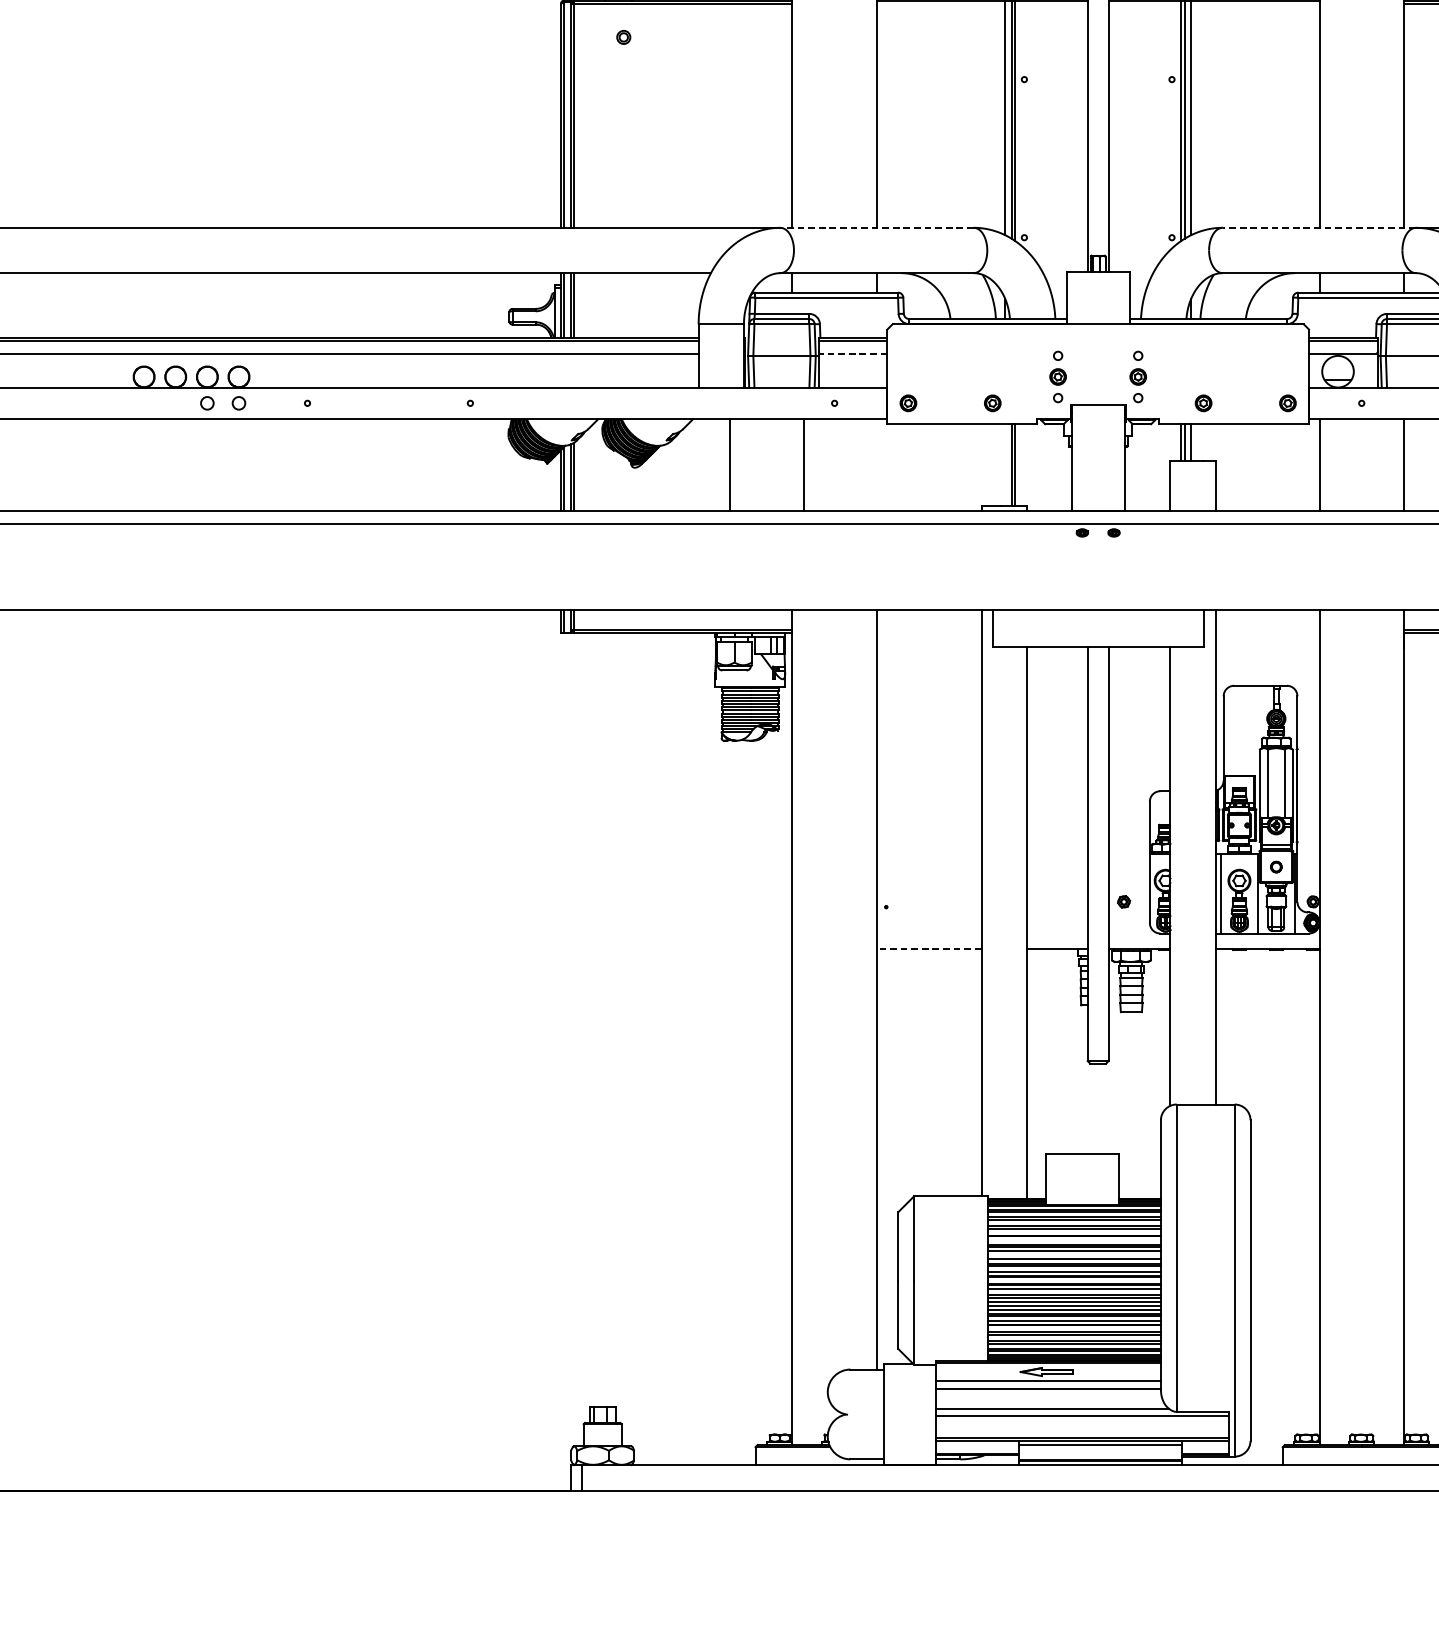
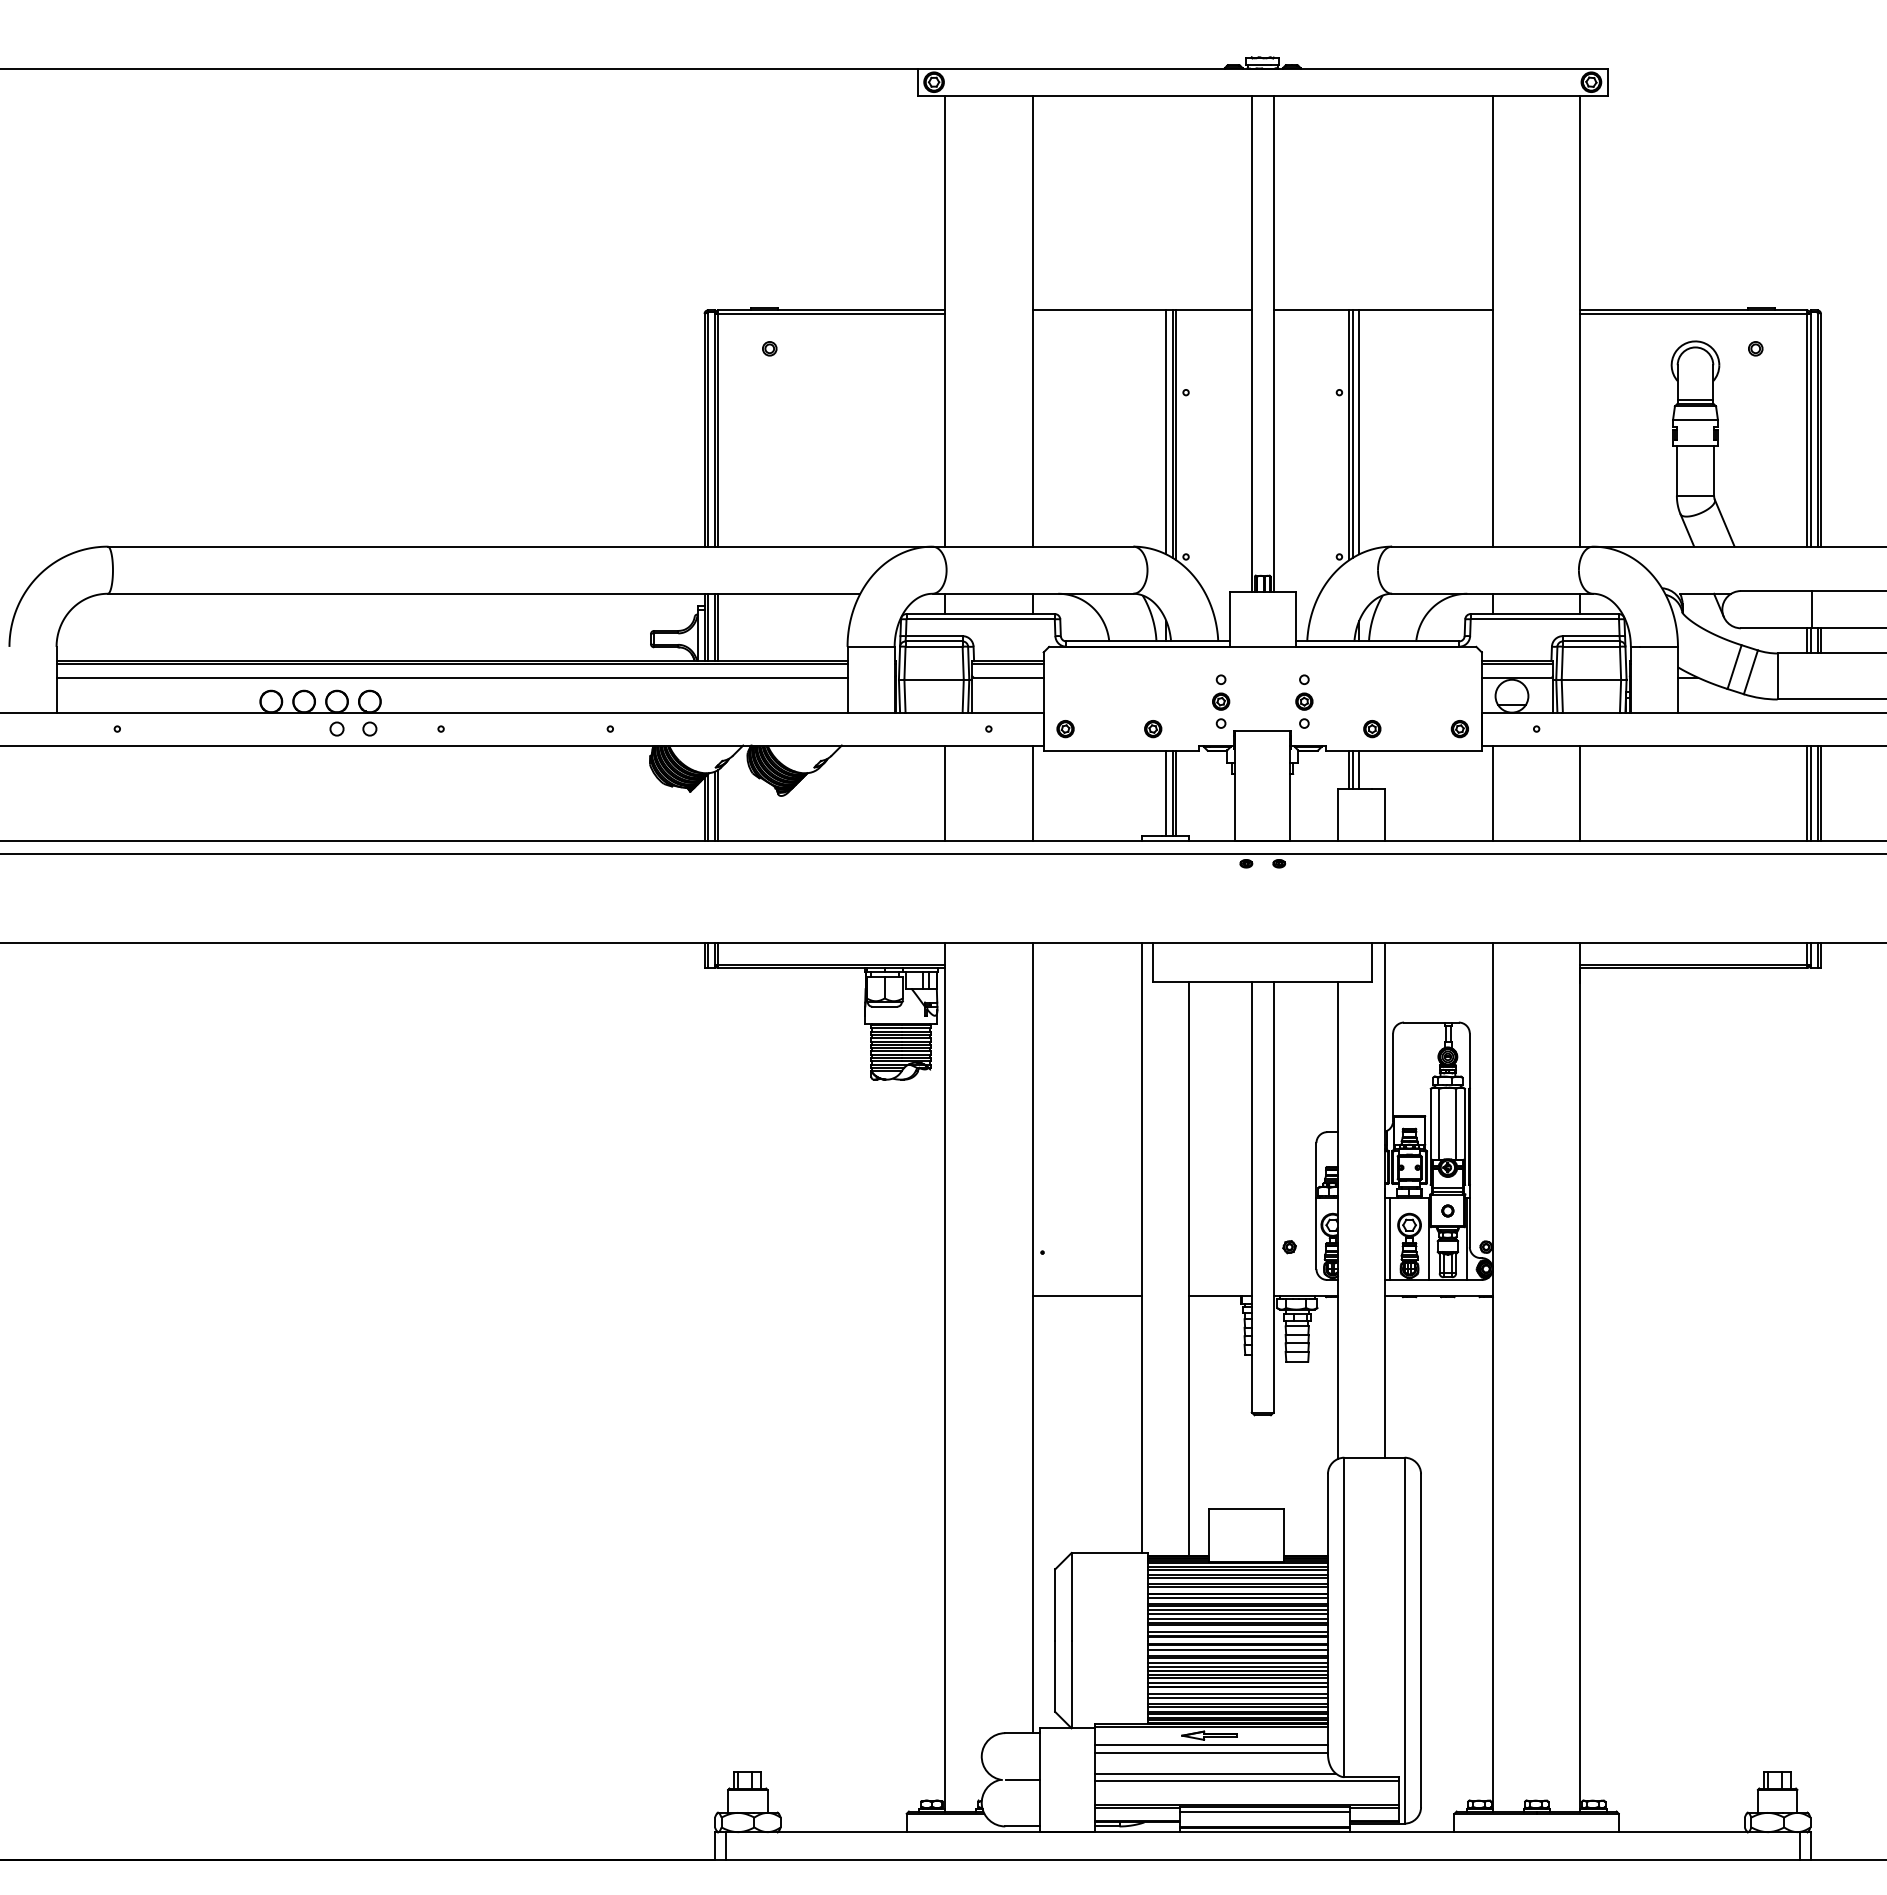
line: (876, 227) -> (1032, 546), dashed -> solid
line: (1319, 227) -> (1492, 546), dashed -> solid
line: (853, 353) -> (1008, 677), dashed -> solid
line: (1005, 464) -> (1166, 792), added
line: (730, 465) -> (945, 793), moved
line: (803, 465) -> (1032, 793), moved
line: (928, 949) -> (1086, 1296), dashed -> solid
line: (1073, 1240) -> (1237, 1598), added
line: (1073, 1255) -> (1237, 1614), added
line: (866, 1415) -> (1022, 1780), added

